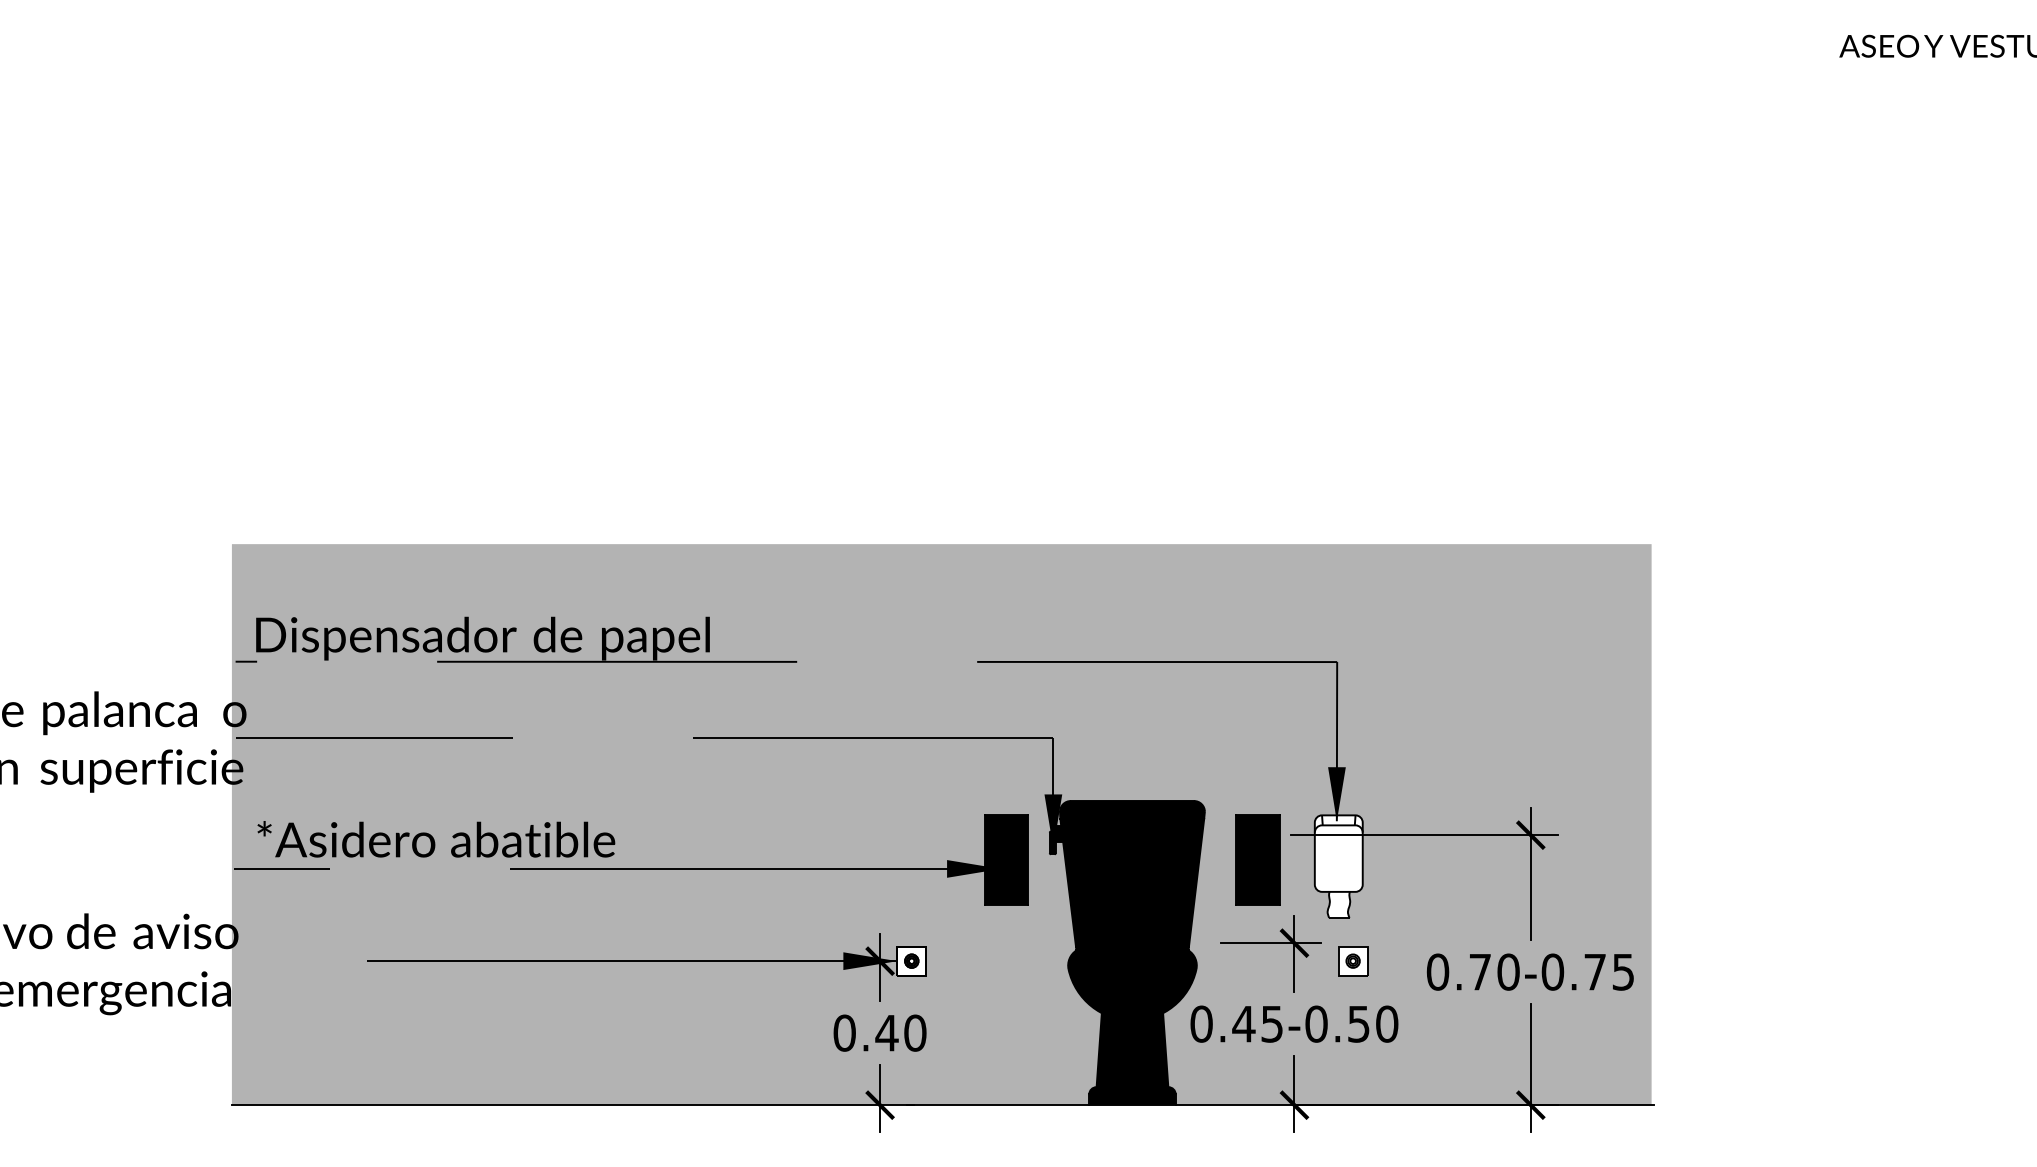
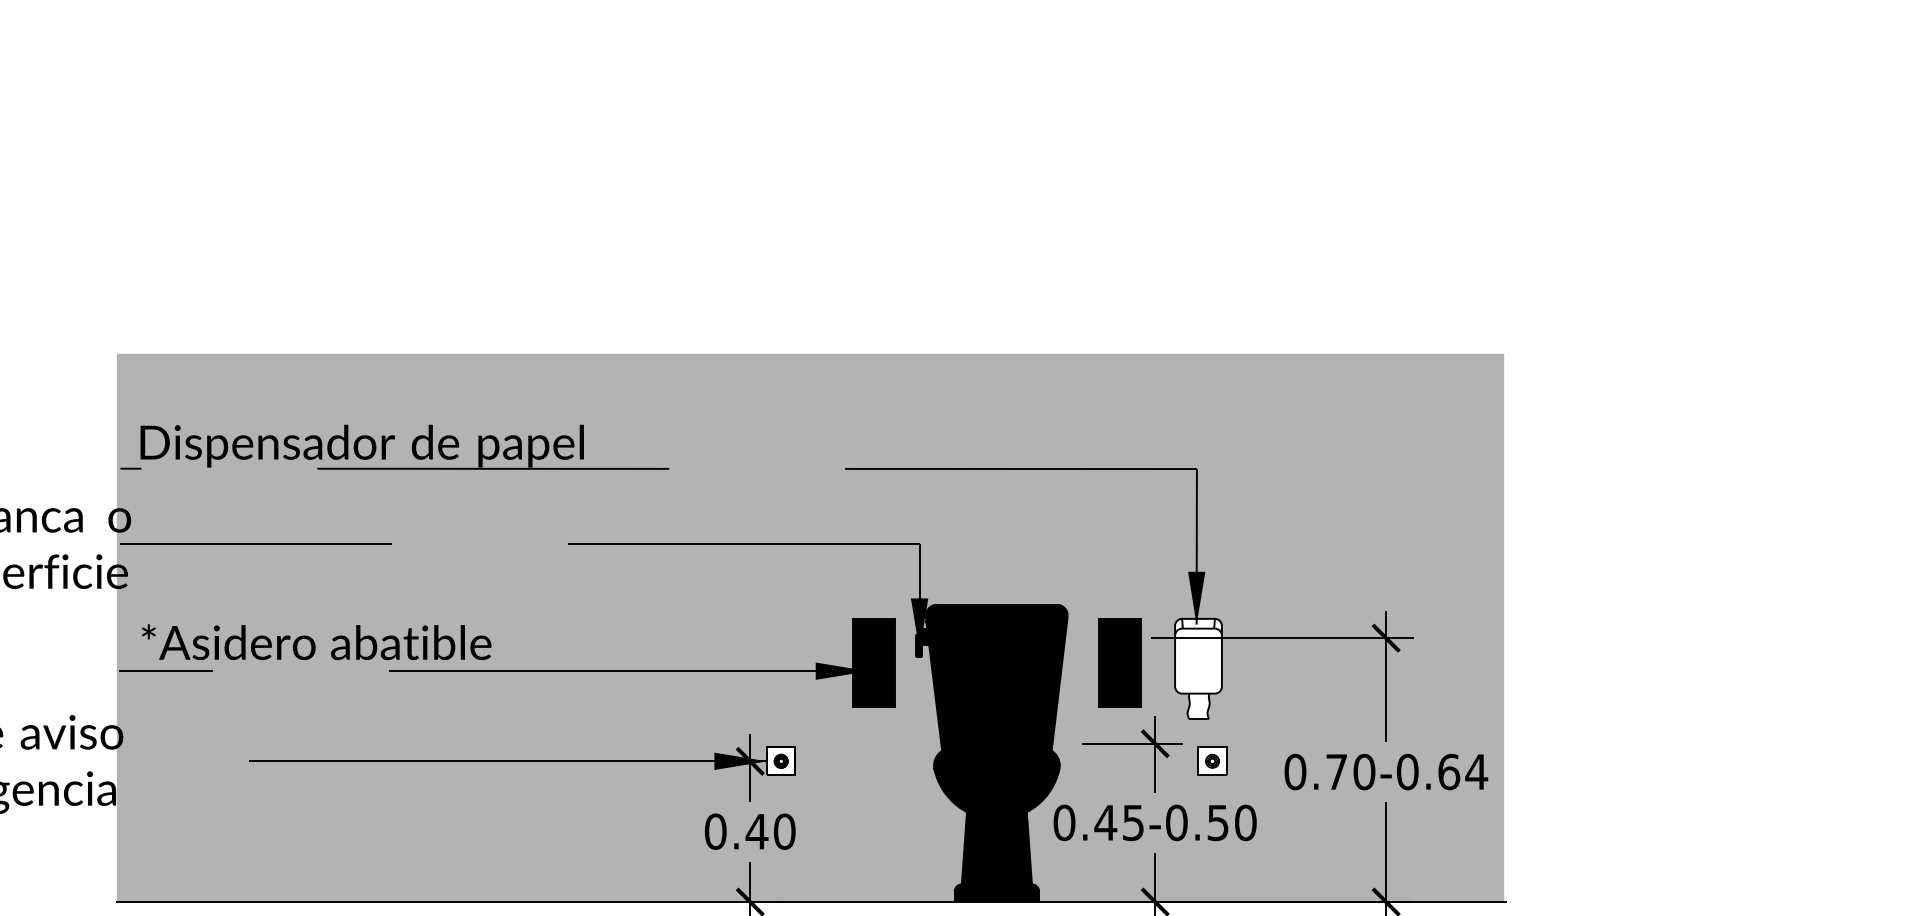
text: (1609, 971) -> (1463, 771), 0.70-0.75 -> 0.70-0.64

